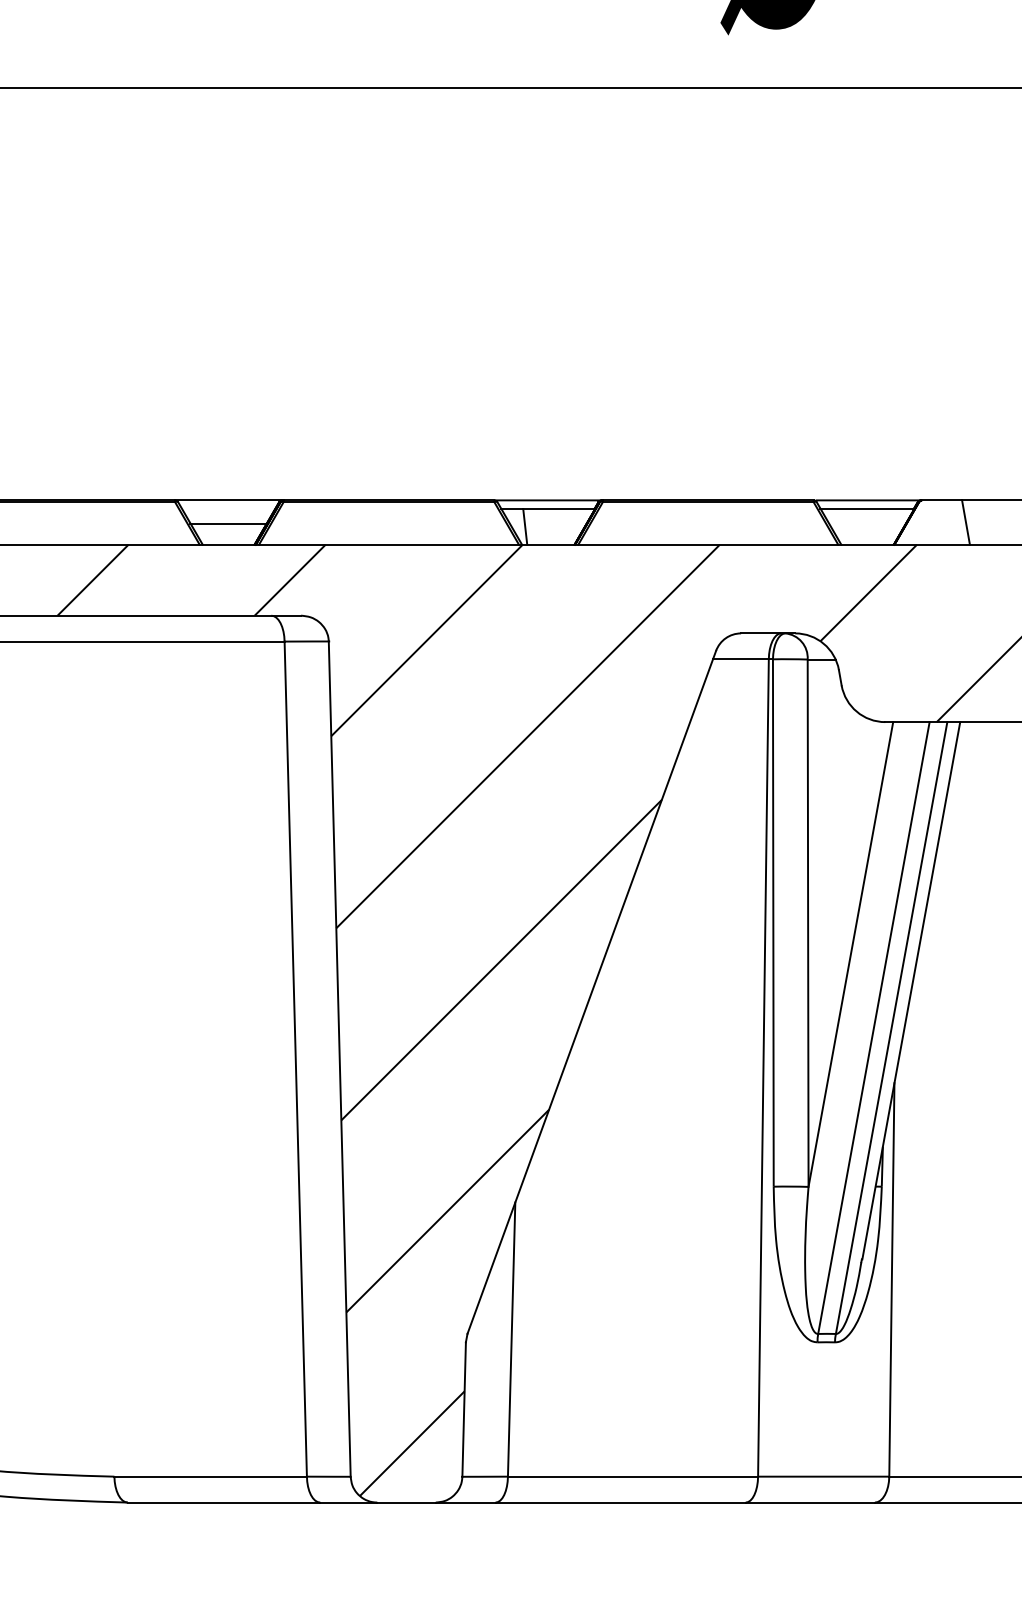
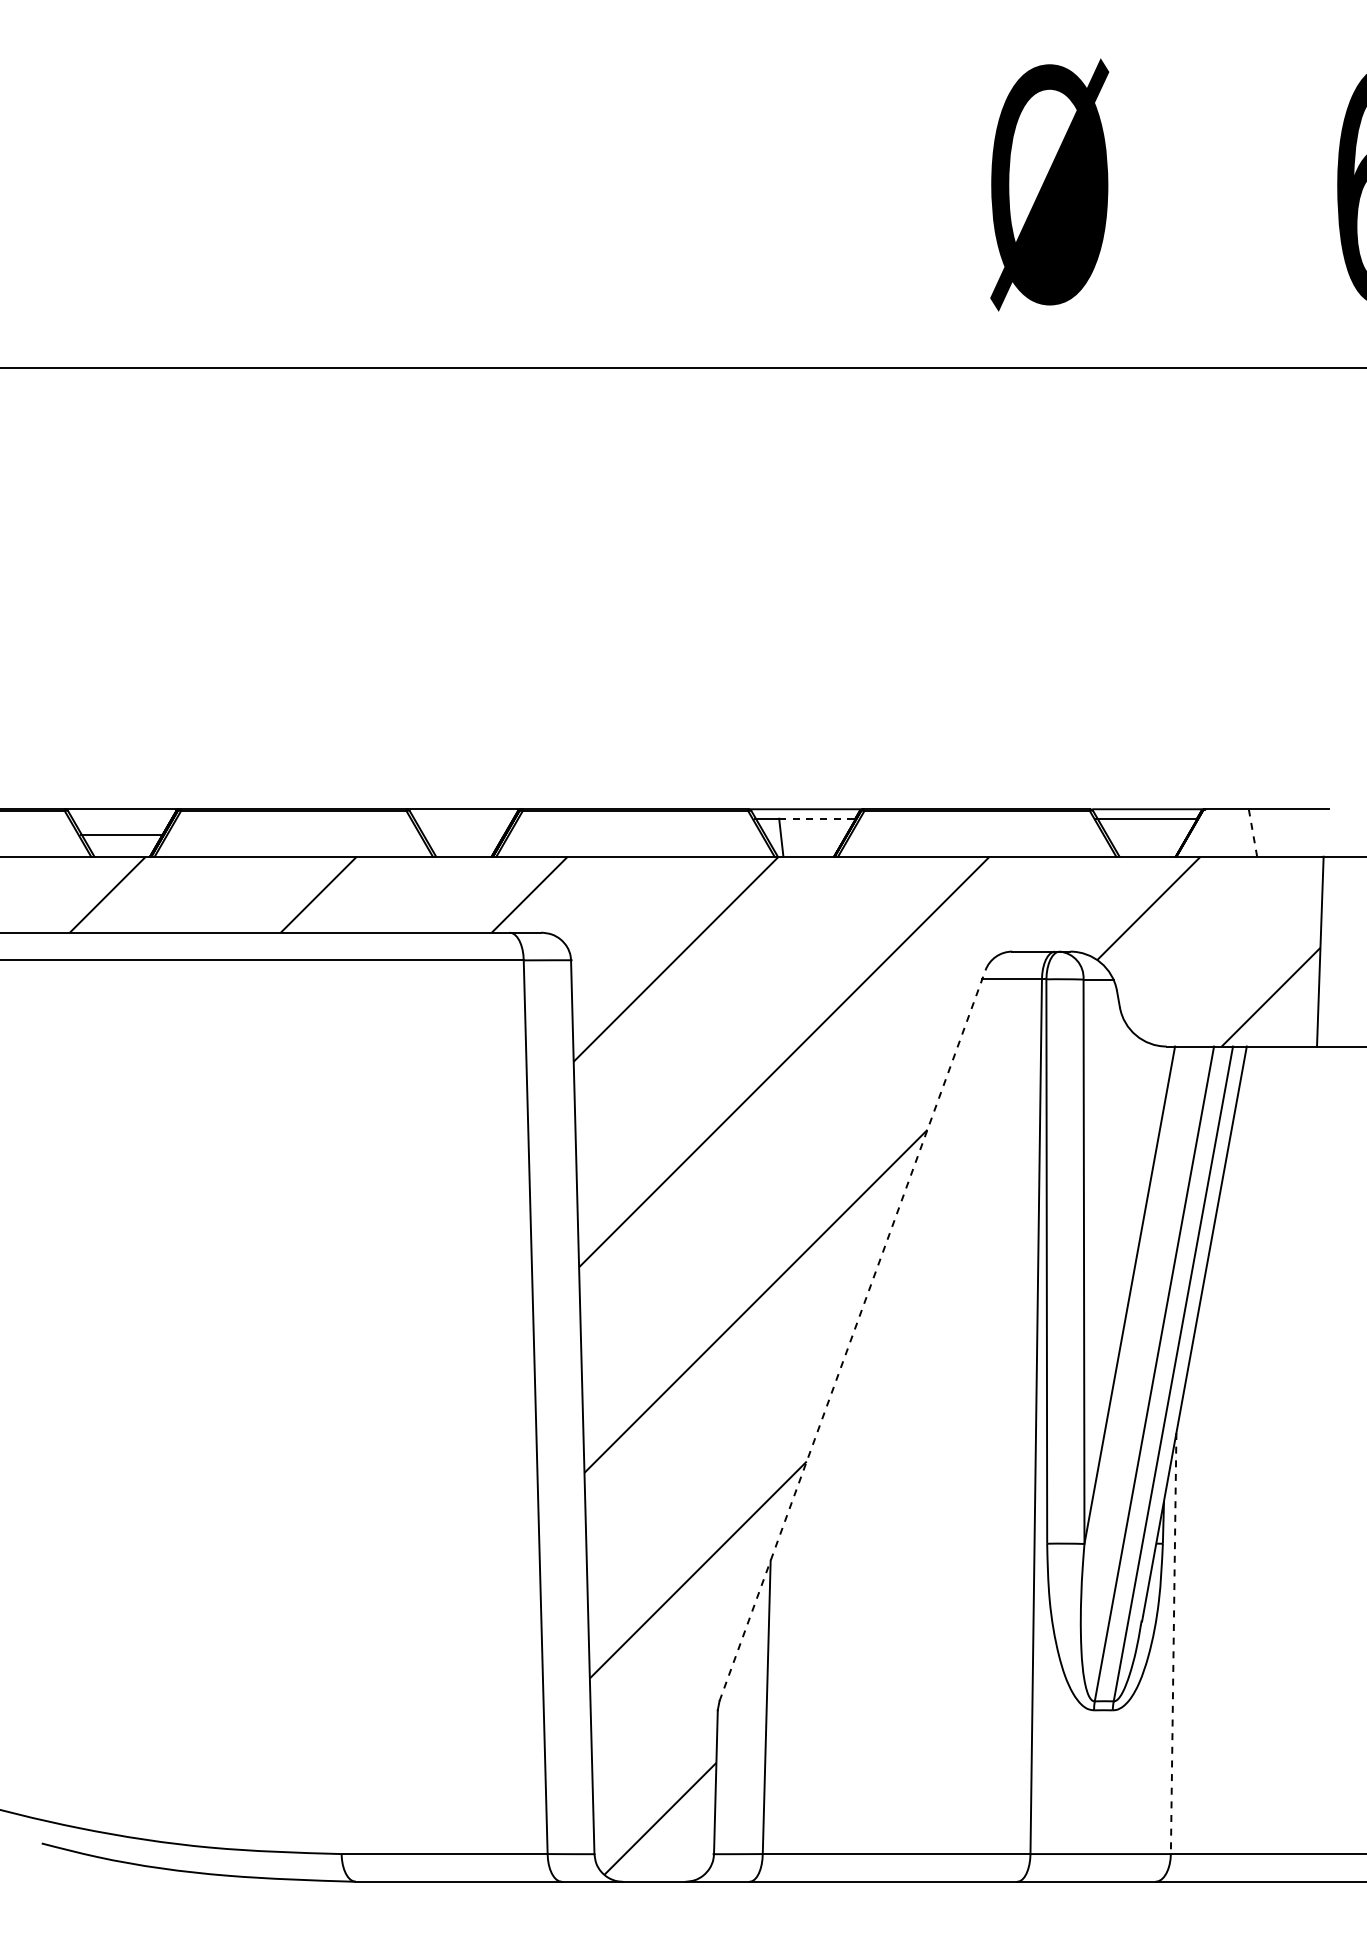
line: (559, 509) -> (817, 818), solid -> dashed
line: (965, 522) -> (1252, 832), solid -> dashed
line: (228, 523) -> (463, 834), removed
line: (591, 992) -> (852, 1335), solid -> dashed
line: (891, 1279) -> (1173, 1643), solid -> dashed

